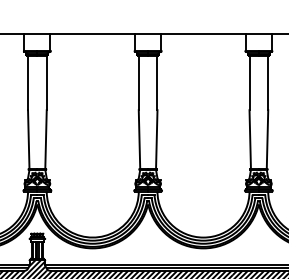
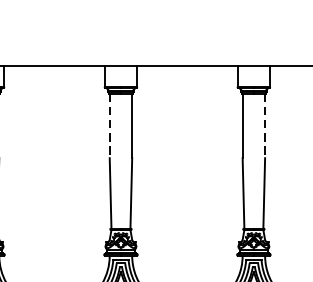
line: (138, 83) -> (109, 126), solid -> dashed
line: (268, 83) -> (265, 126), solid -> dashed

